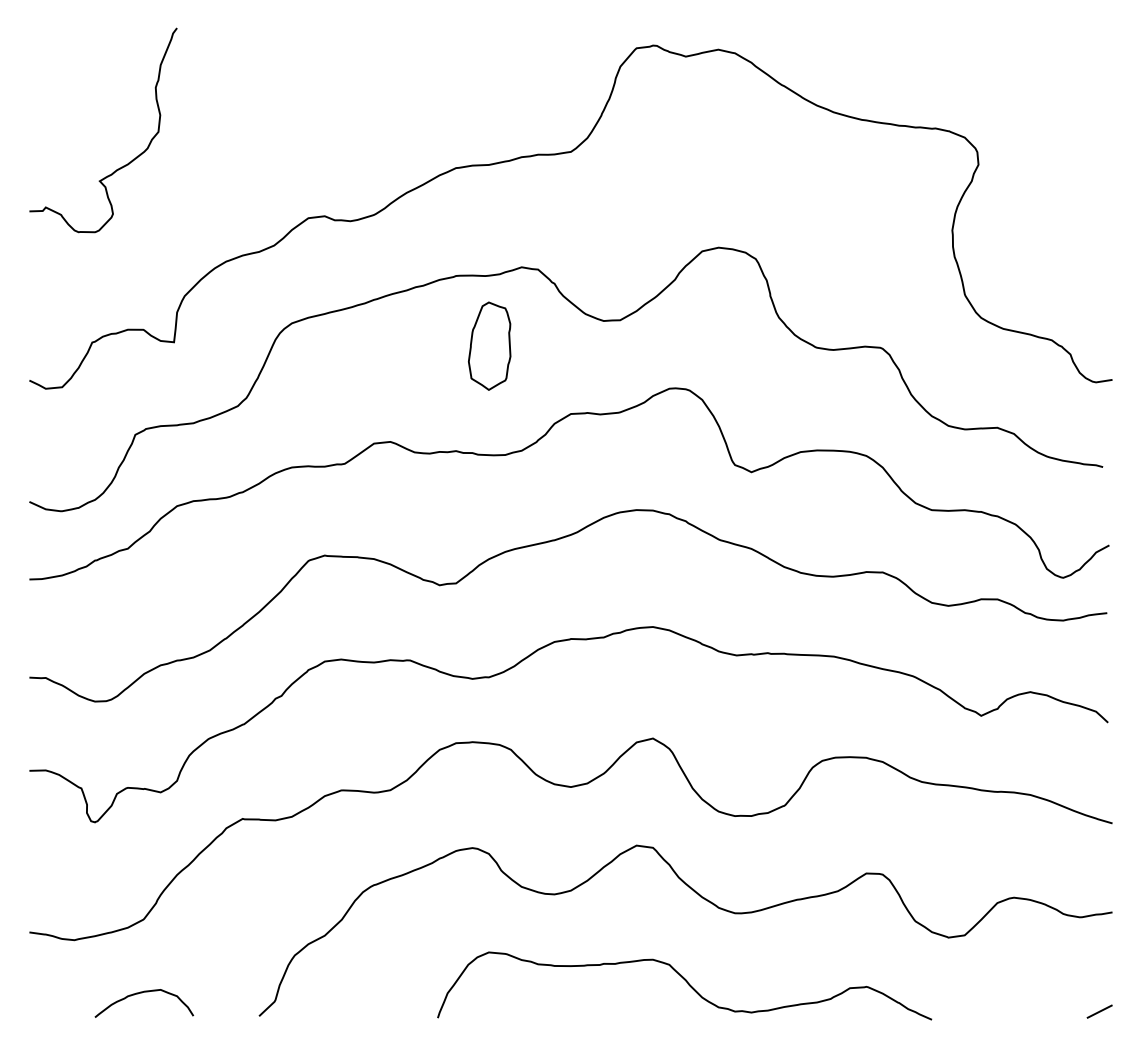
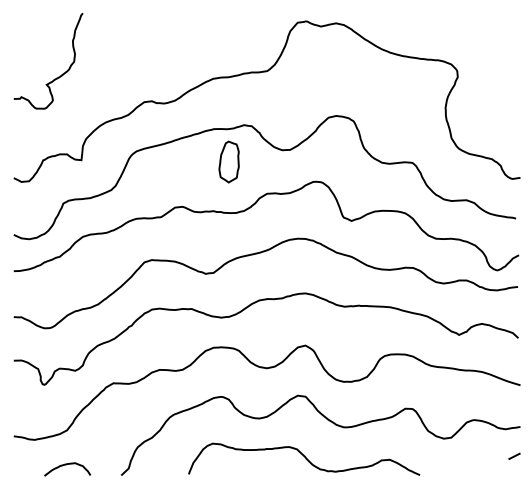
curve: (684, 982) -> (304, 457), moved
line: (1099, 1009) -> (514, 455), moved

